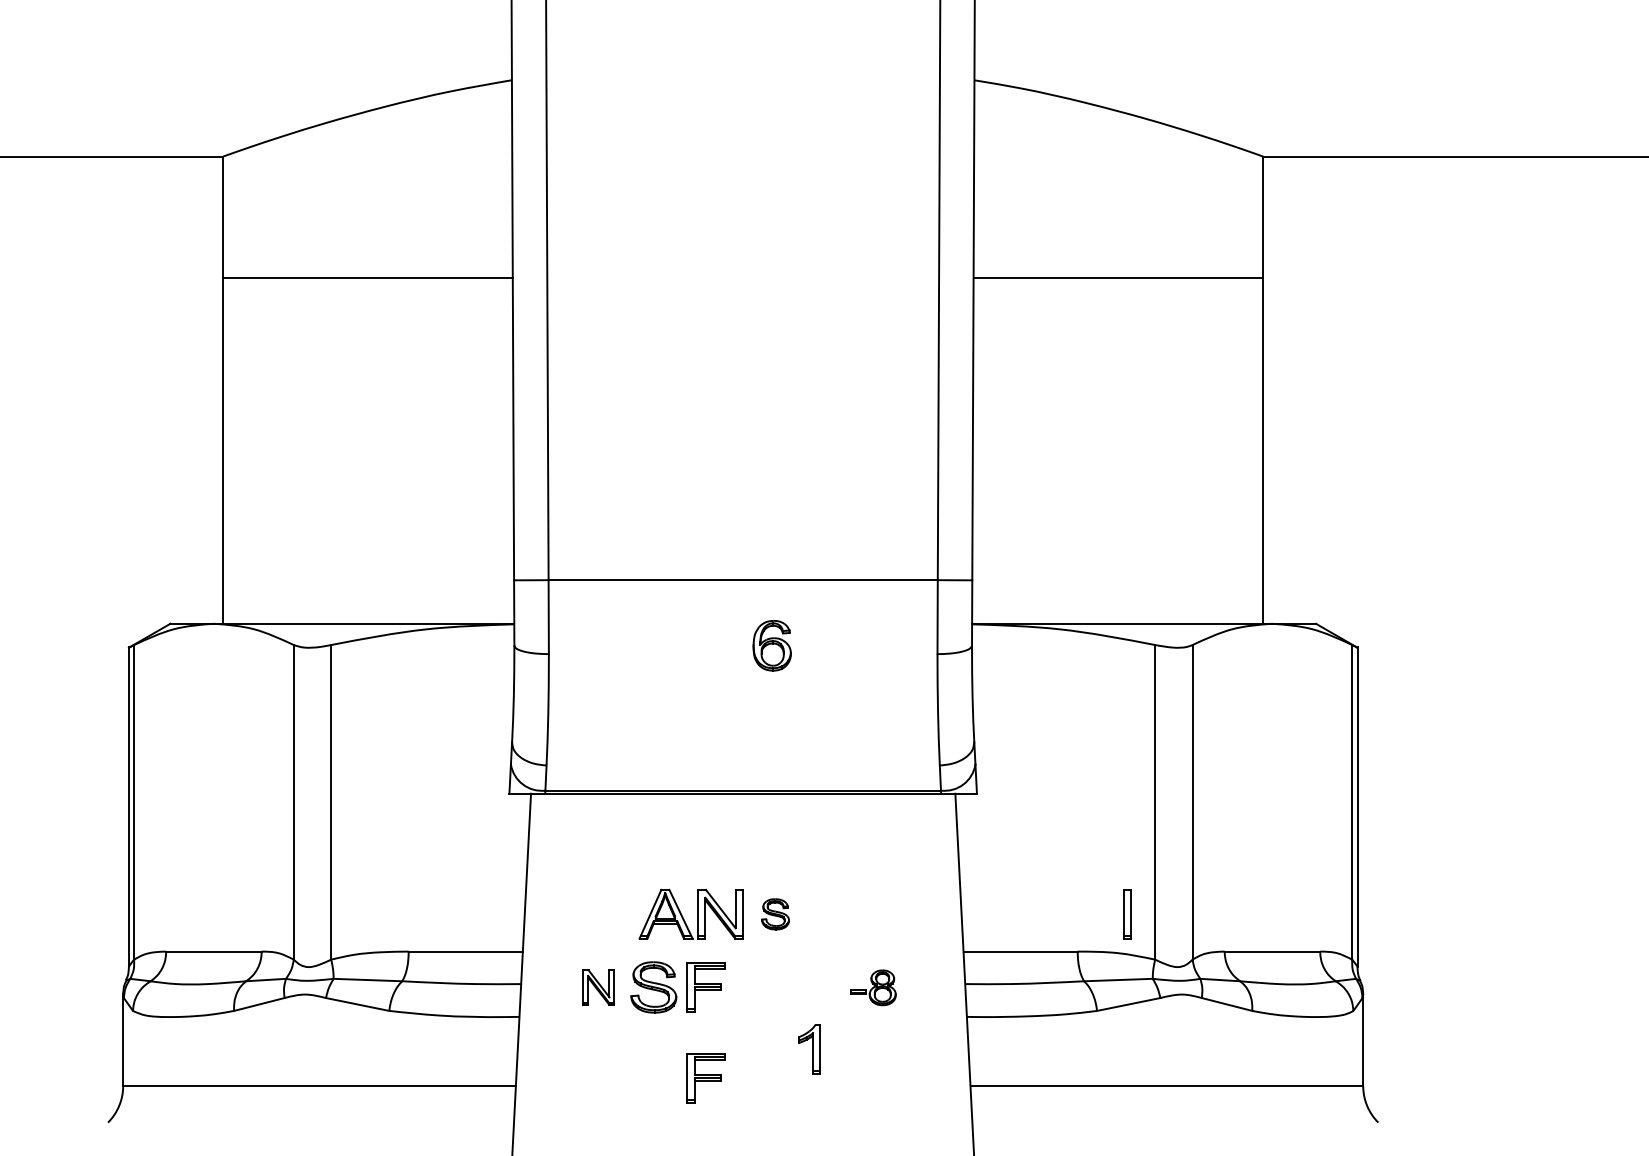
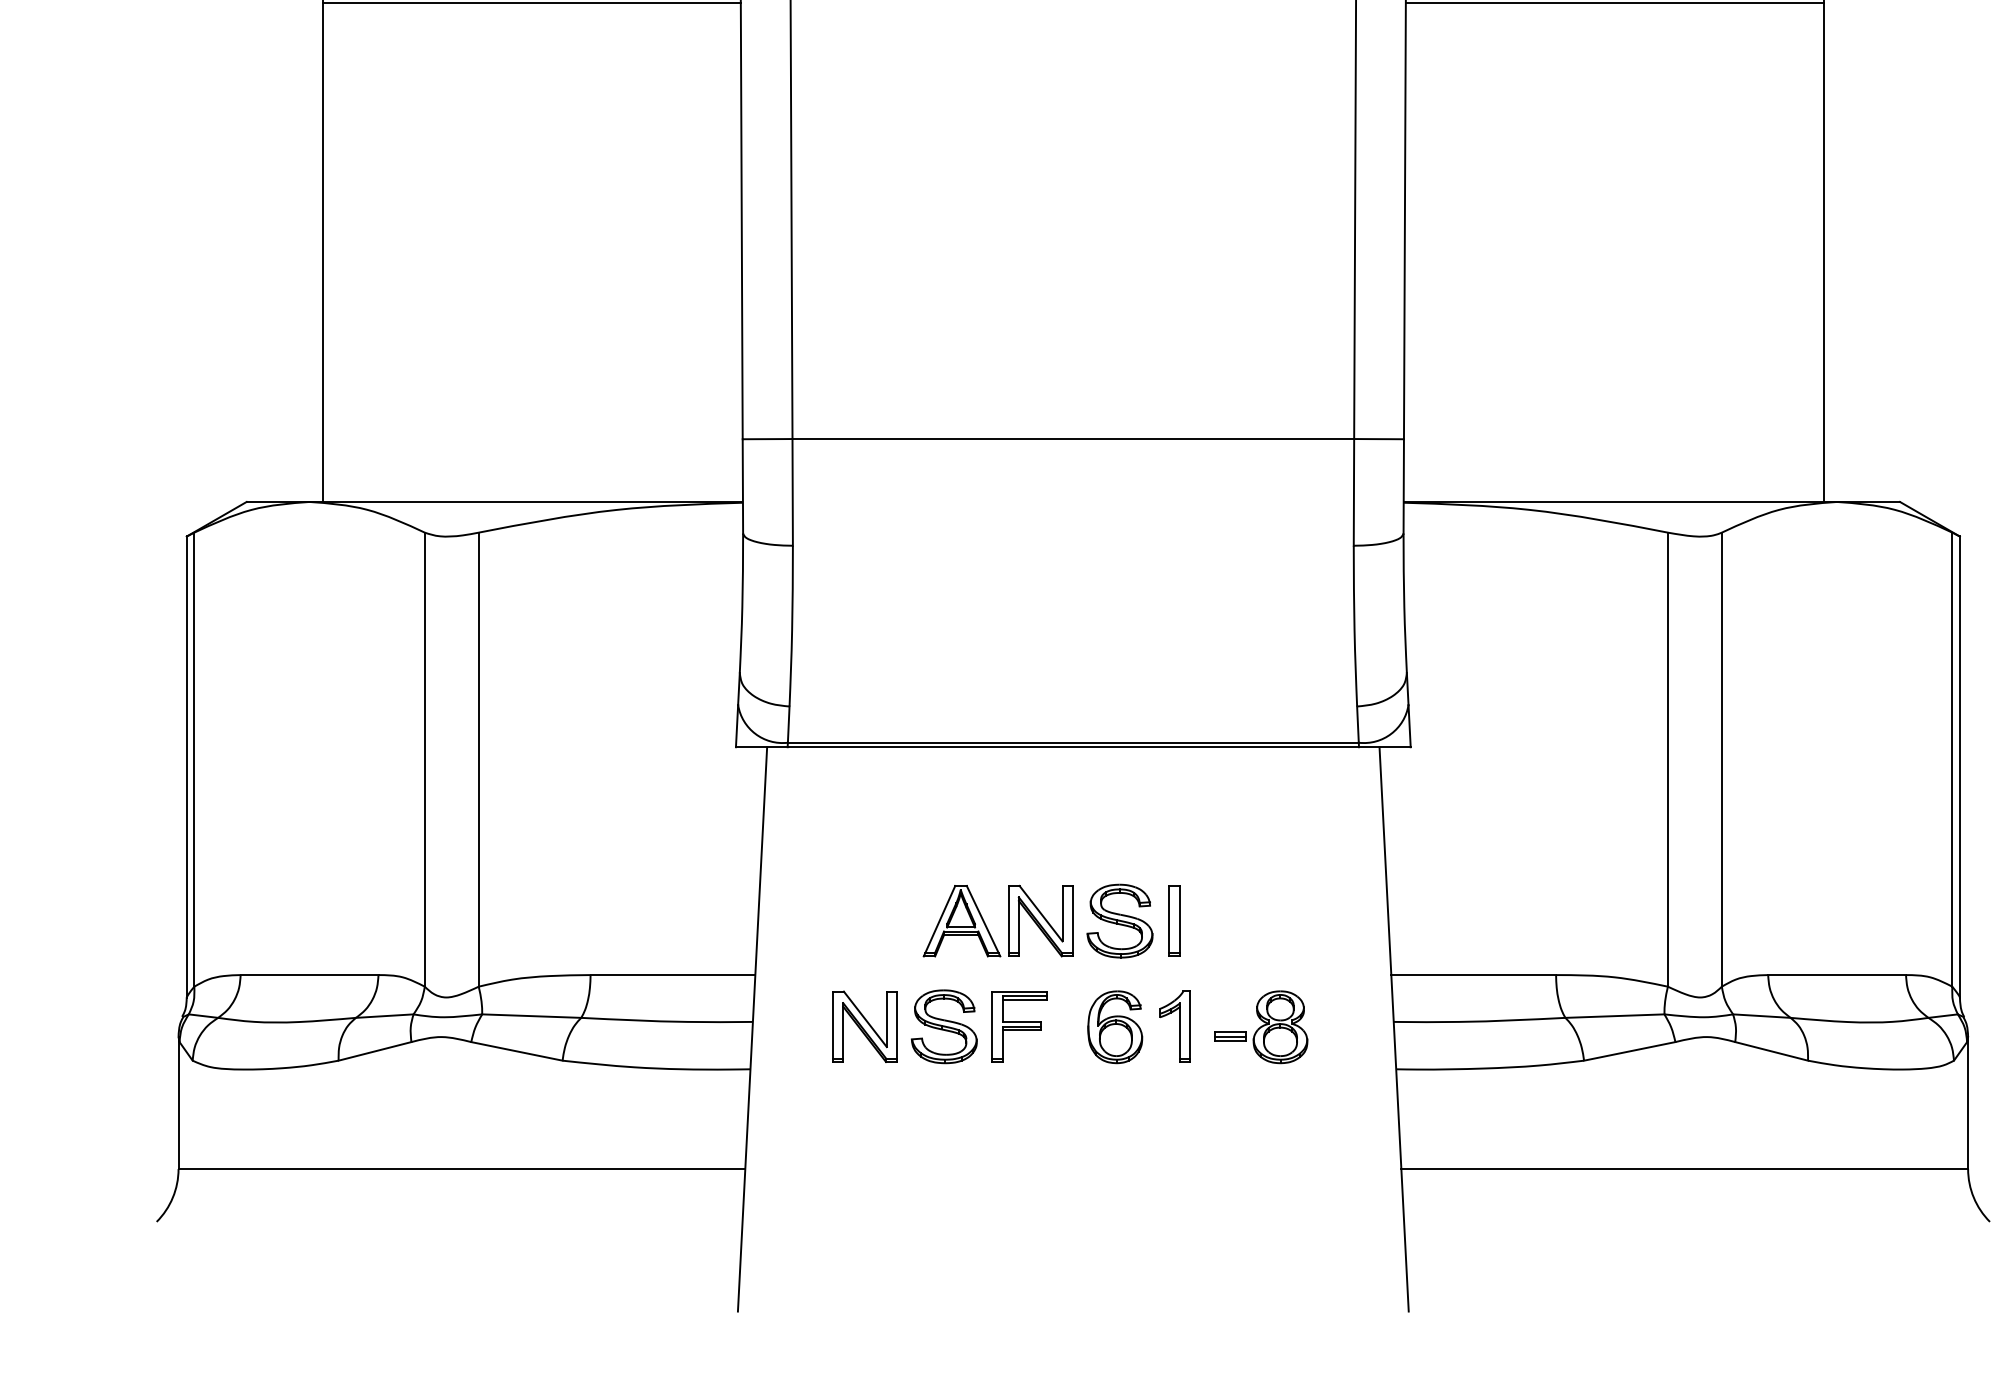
part: (771, 645) -> (1114, 1026), moved
part: (775, 914) -> (1119, 921), size x1.67
part: (1127, 914) -> (1174, 921), moved
part: (598, 987) -> (864, 1026), size x1.43
part: (873, 987) -> (1261, 1026), size x1.43
part: (809, 1049) -> (1174, 1026), moved
part: (705, 1078) -> (1018, 1158), removed

